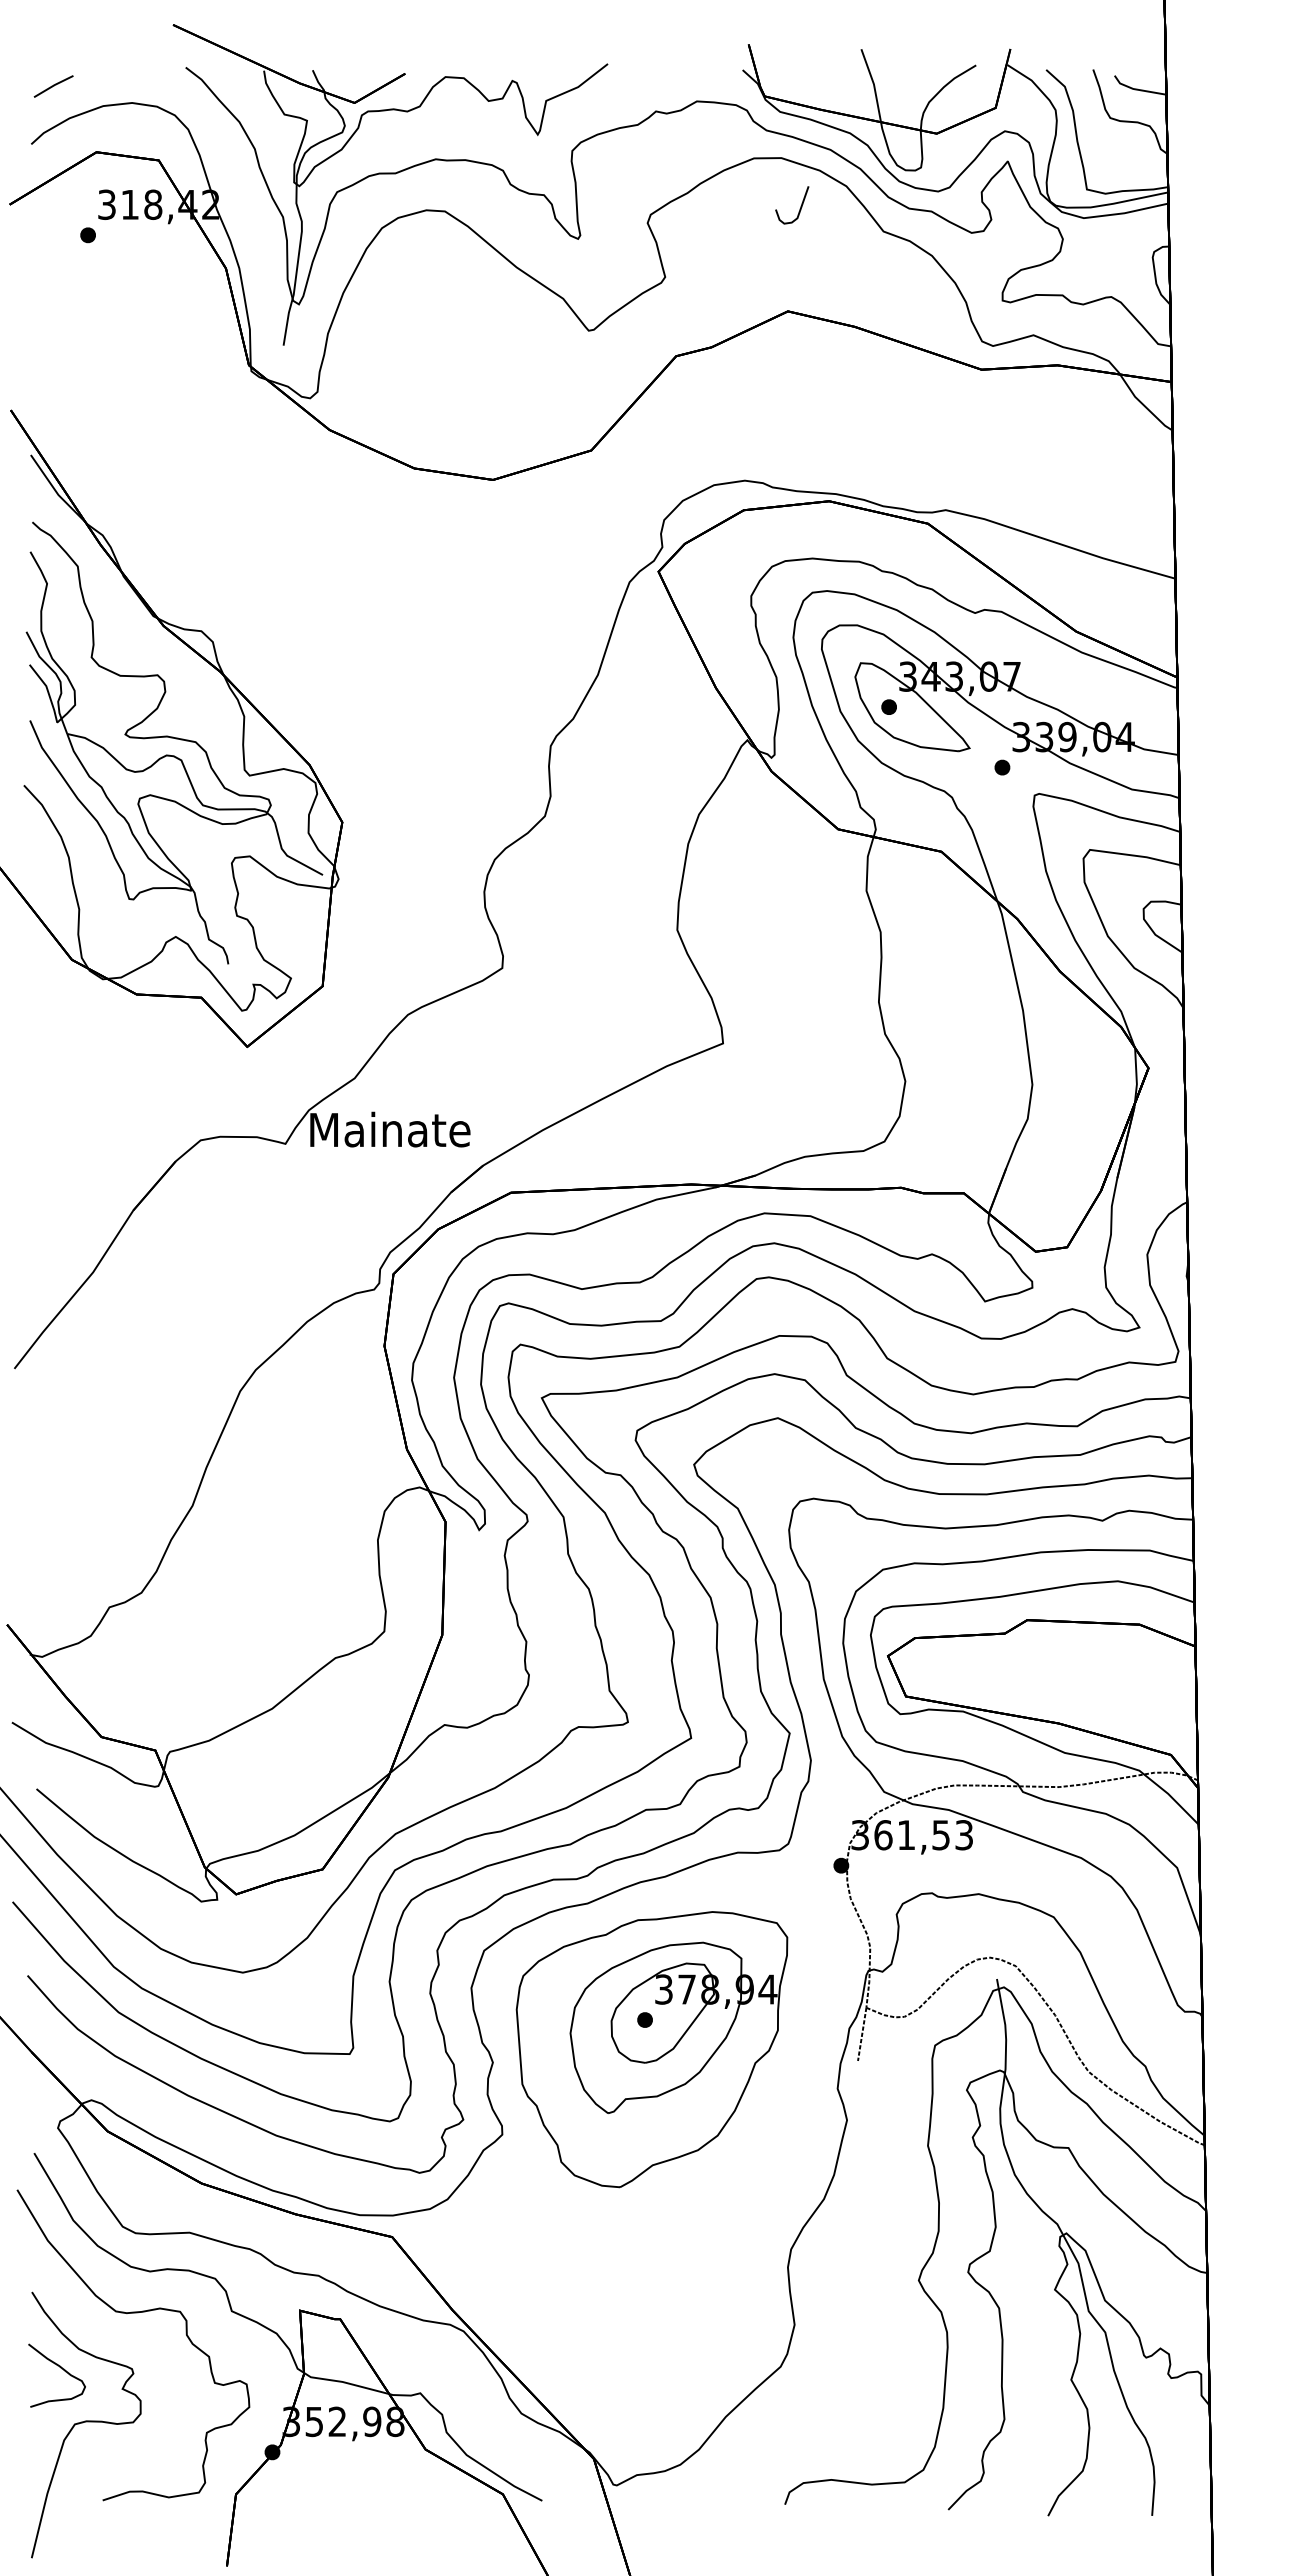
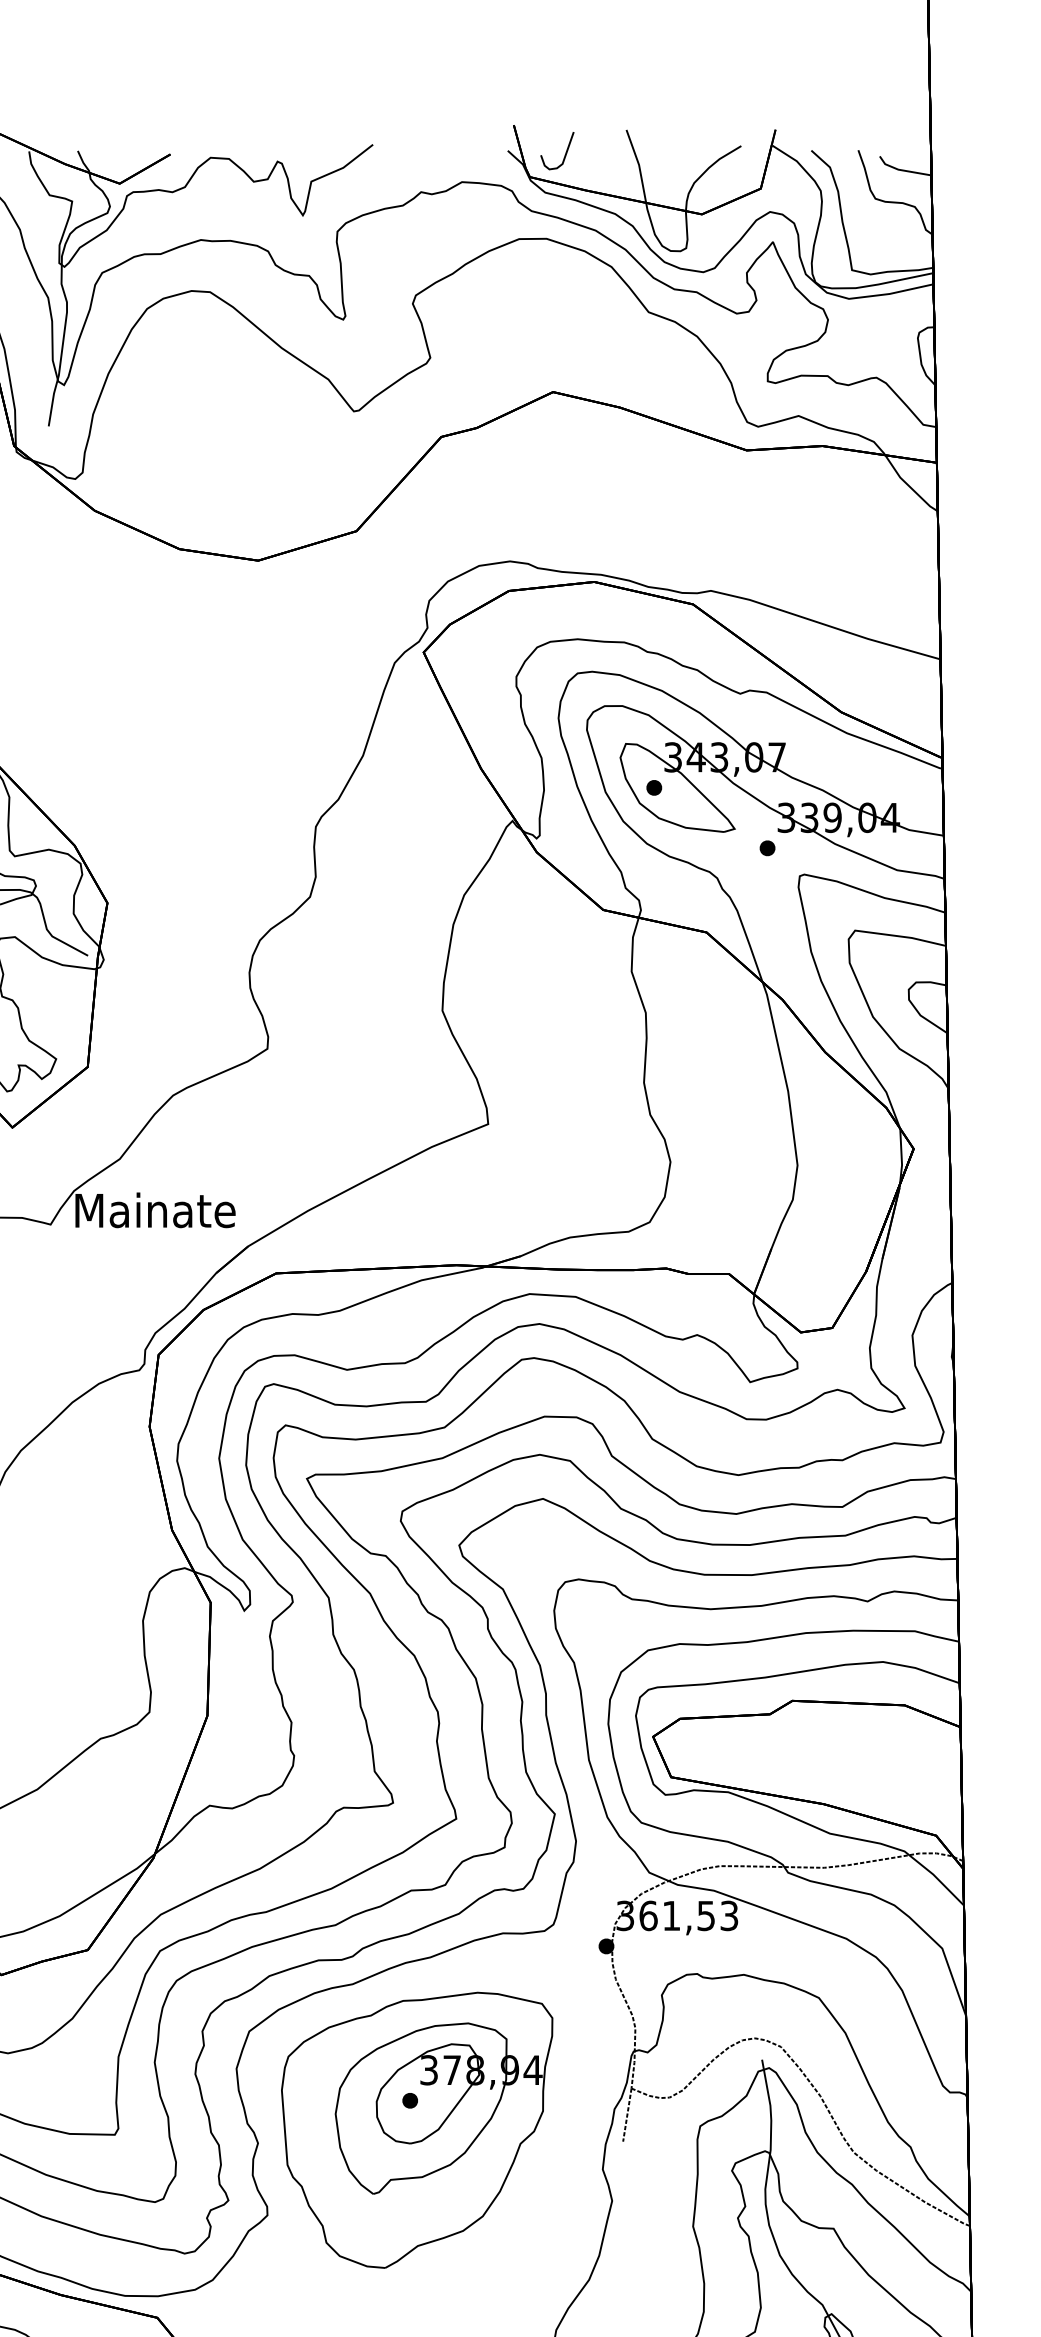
curve: (799, 208) -> (564, 154), moved

